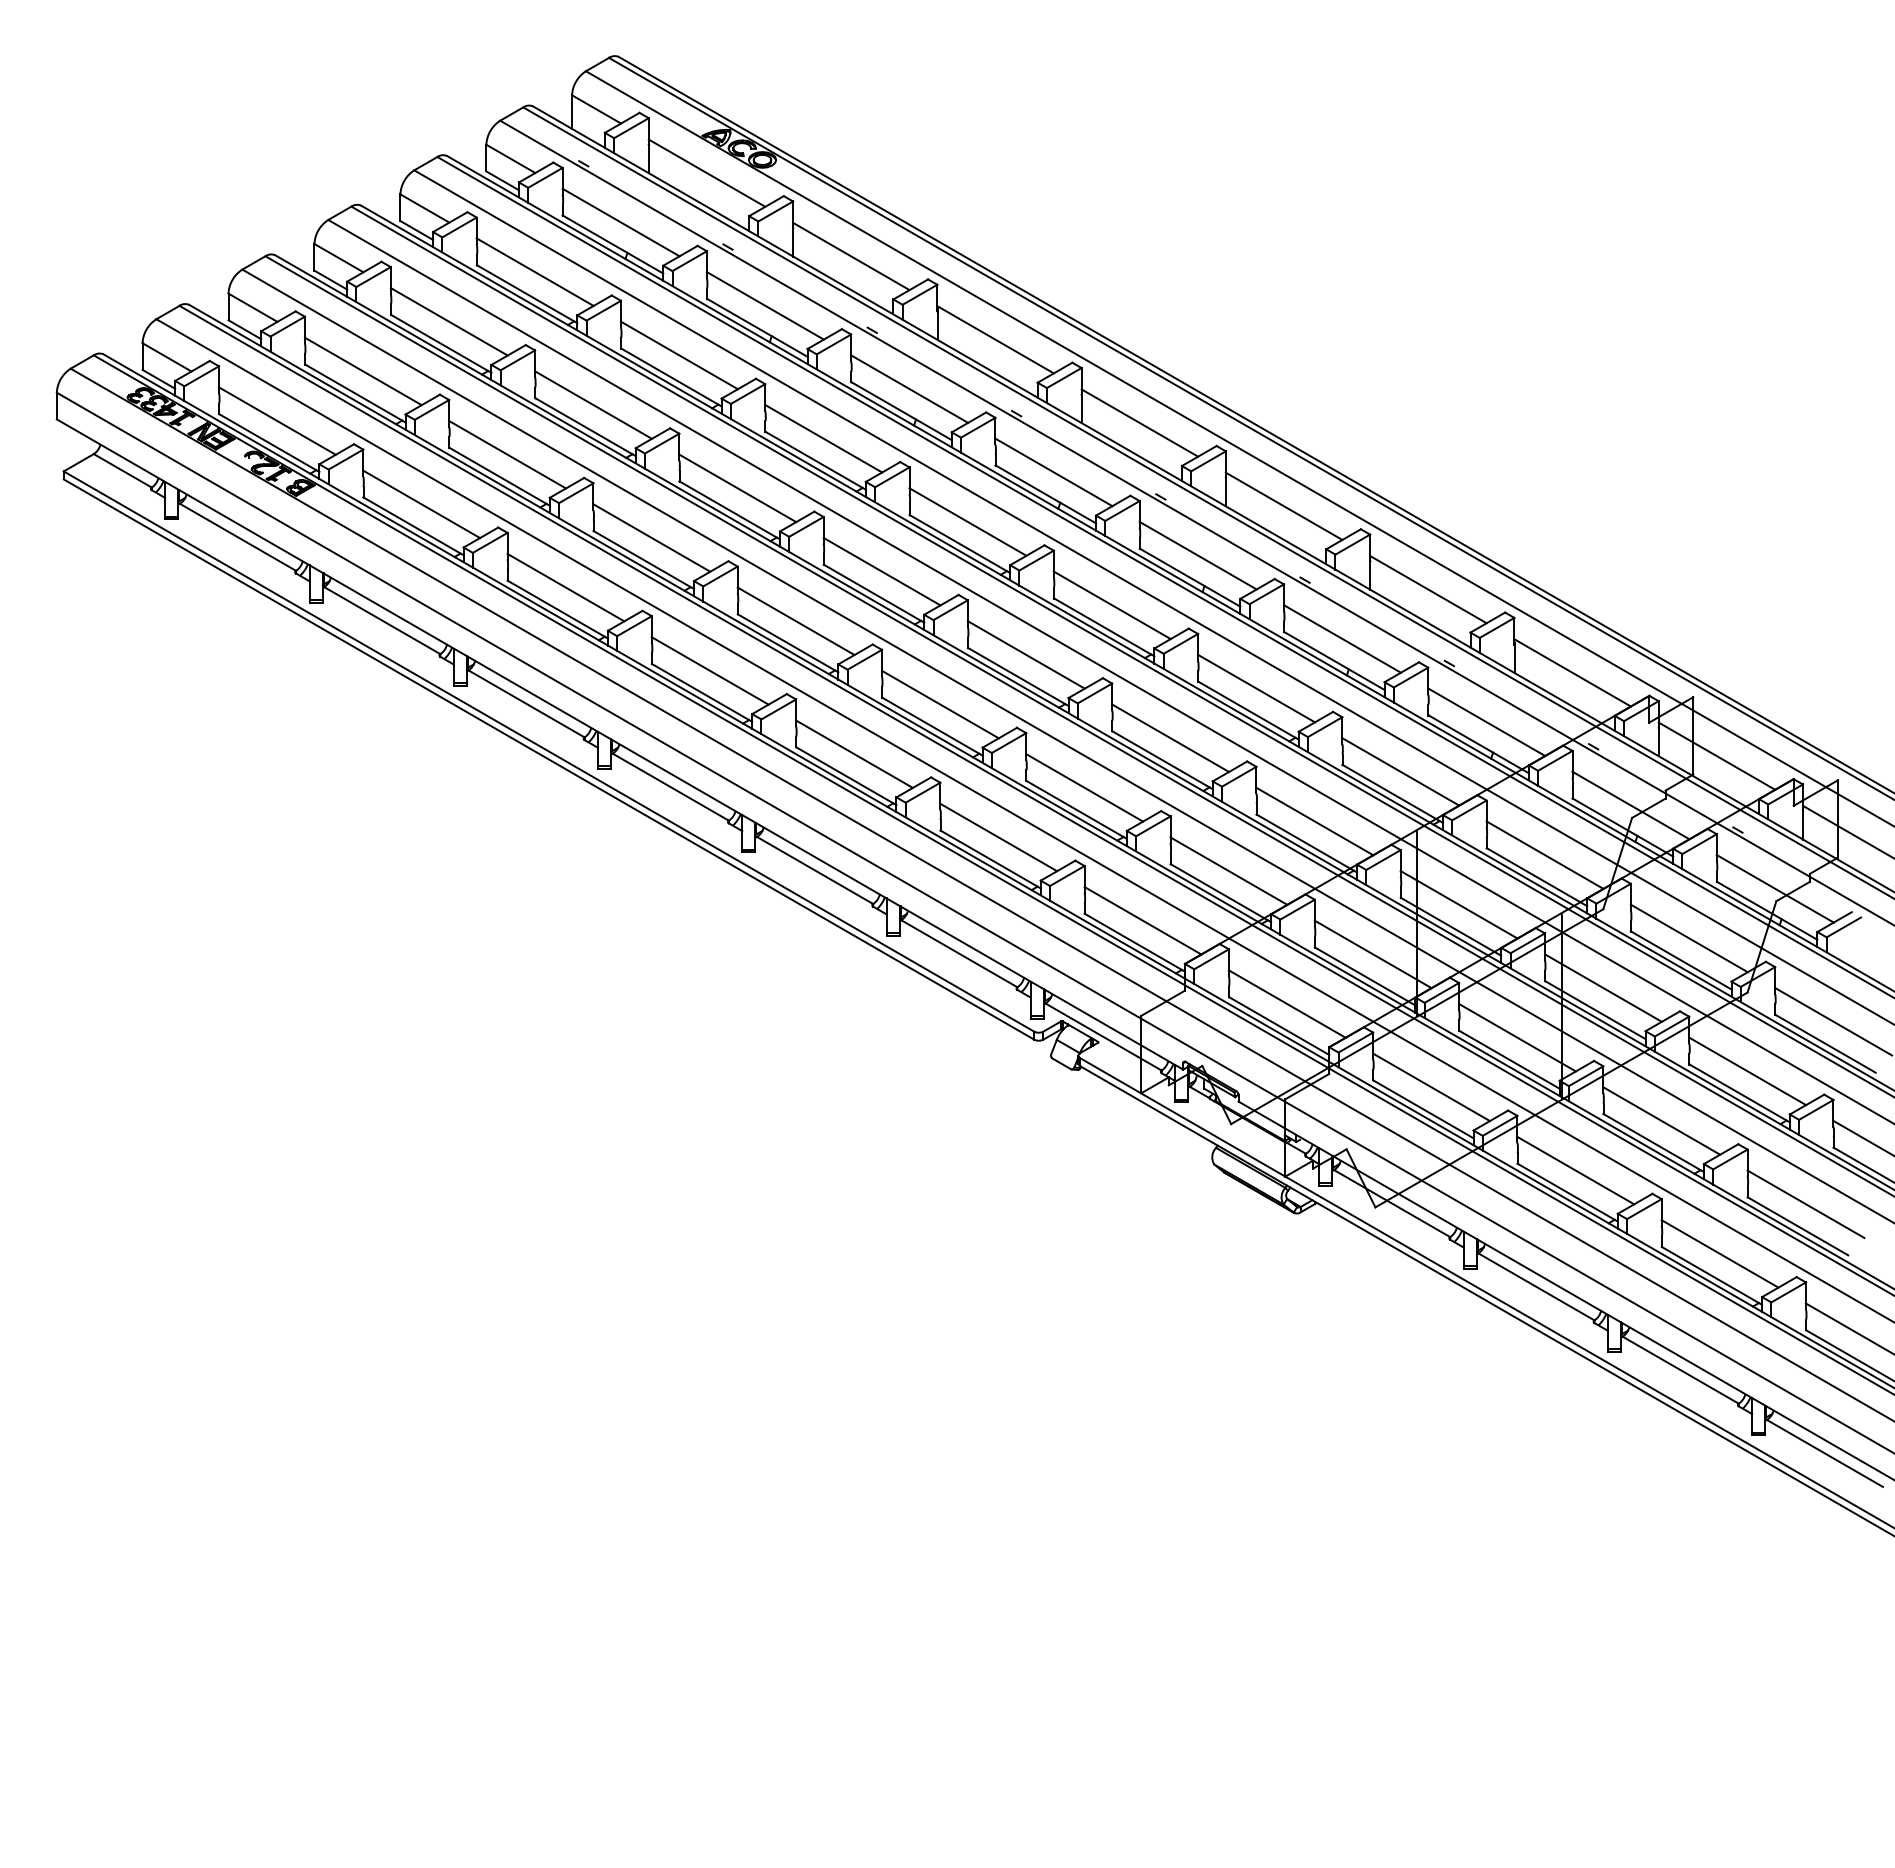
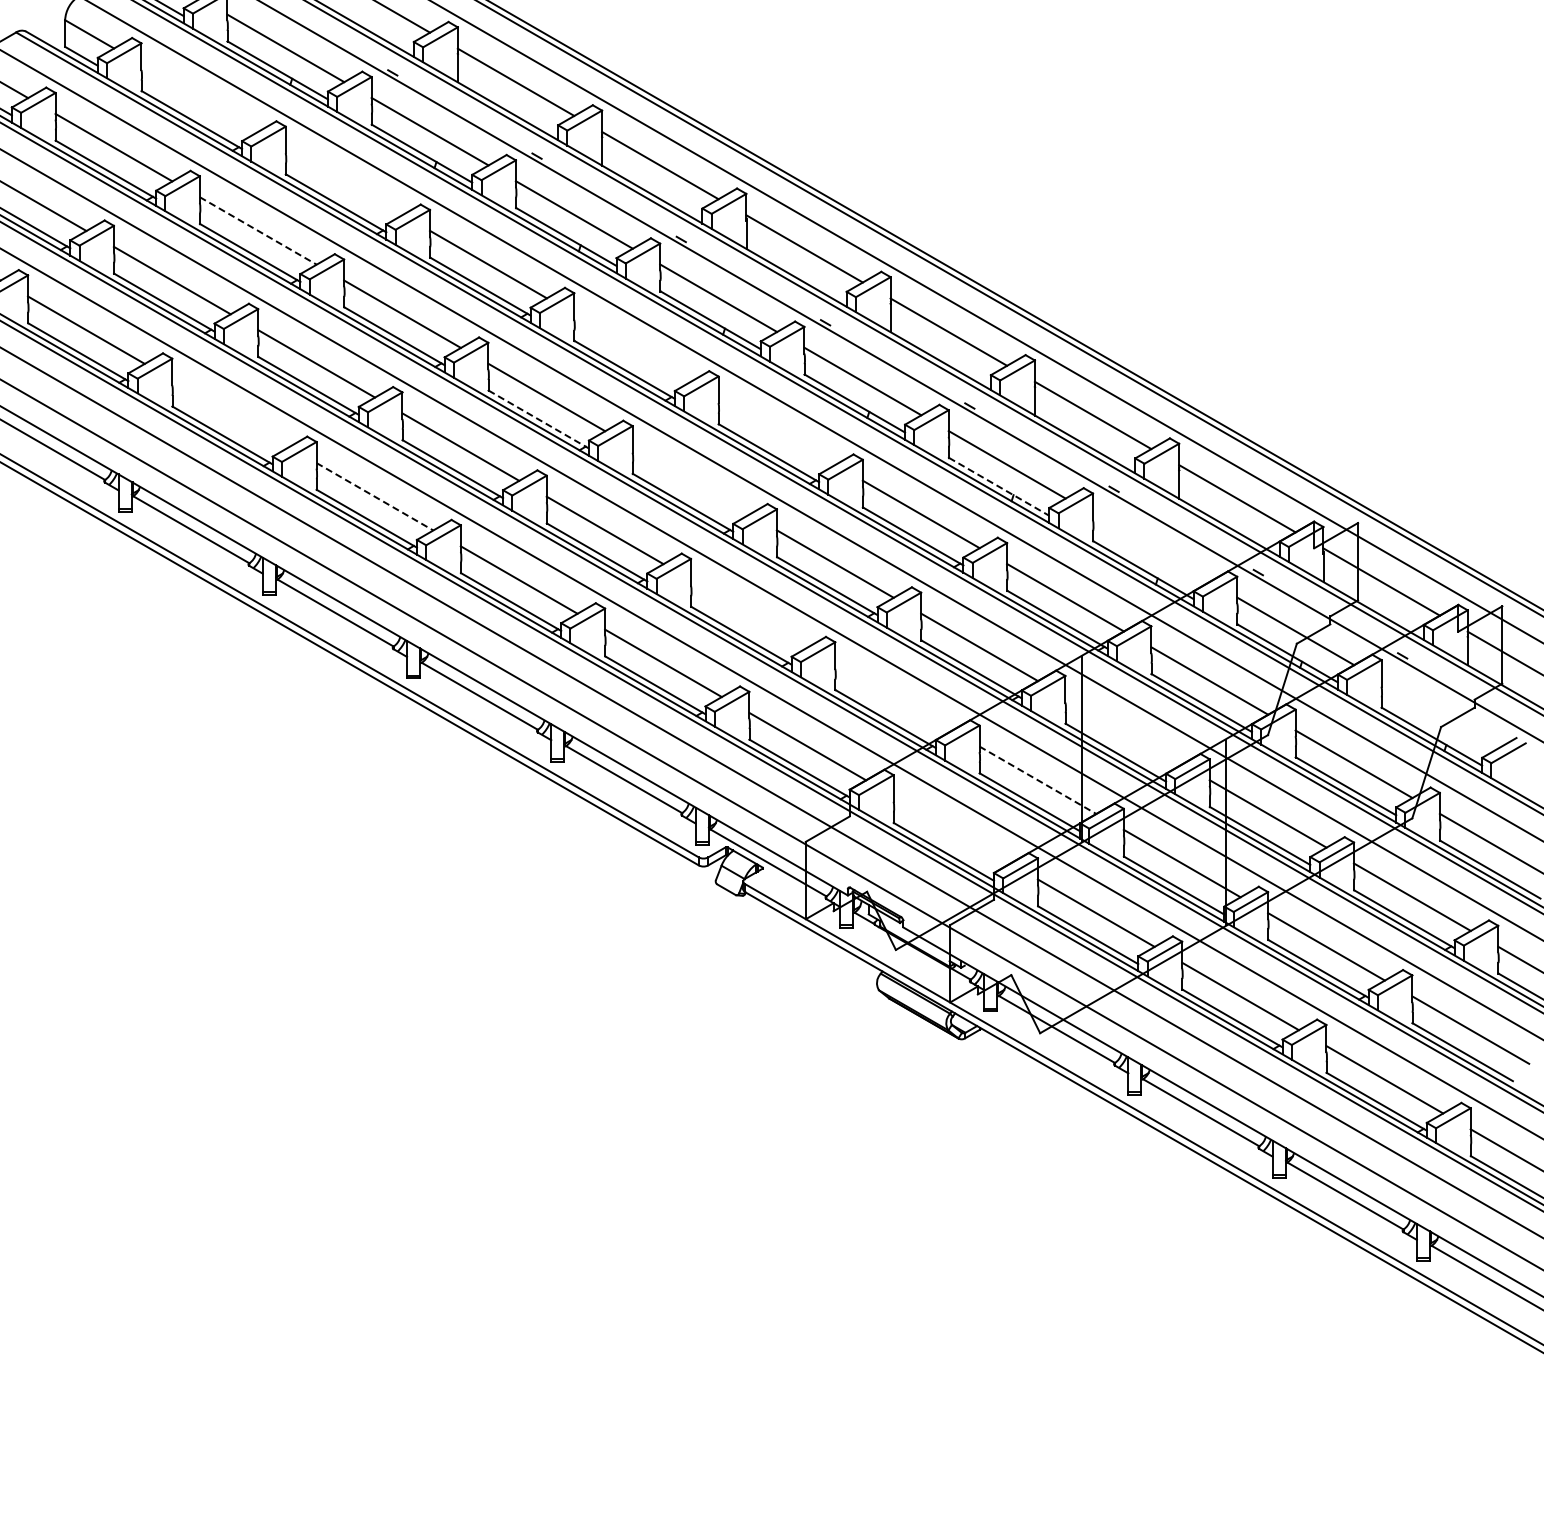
line: (534, 271) -> (199, 97), removed
line: (678, 355) -> (343, 181), removed
line: (593, 405) -> (258, 231), solid -> dashed
line: (967, 521) -> (632, 347), removed
line: (565, 587) -> (230, 413), removed
line: (874, 593) -> (539, 419), solid -> dashed
line: (1111, 605) -> (776, 431), removed
line: (1025, 654) -> (690, 480), removed
line: (1334, 660) -> (999, 486), solid -> dashed
line: (710, 671) -> (375, 497), solid -> dashed
line: (1486, 722) -> (1151, 548), removed
line: (1084, 787) -> (749, 613), removed
line: (1228, 870) -> (893, 696), removed
line: (1774, 888) -> (1439, 714), removed
line: (1458, 904) -> (1123, 730), removed
line: (1373, 954) -> (1038, 780), solid -> dashed
line: (1286, 1003) -> (951, 829), removed

